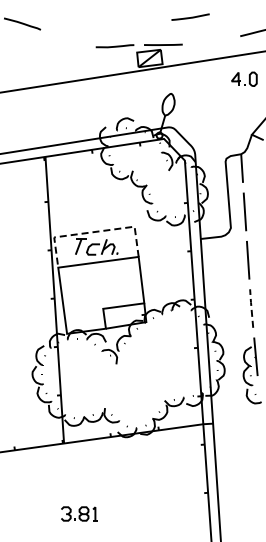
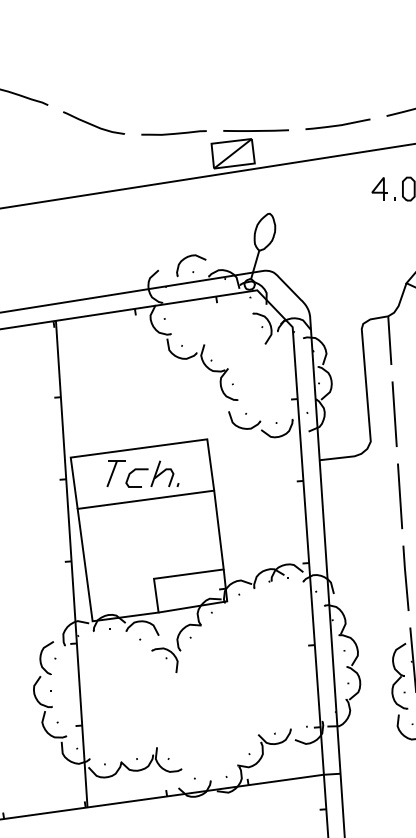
line: (191, 16) -> (339, 123), moved
curve: (67, 40) -> (93, 123), added
line: (94, 232) -> (139, 449), dashed -> solid
line: (251, 307) -> (405, 576), dashed -> solid

